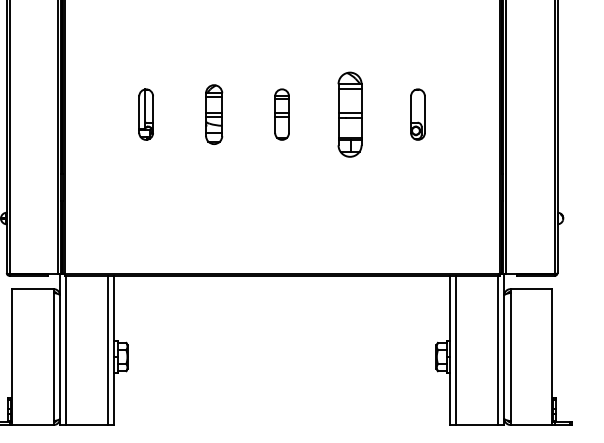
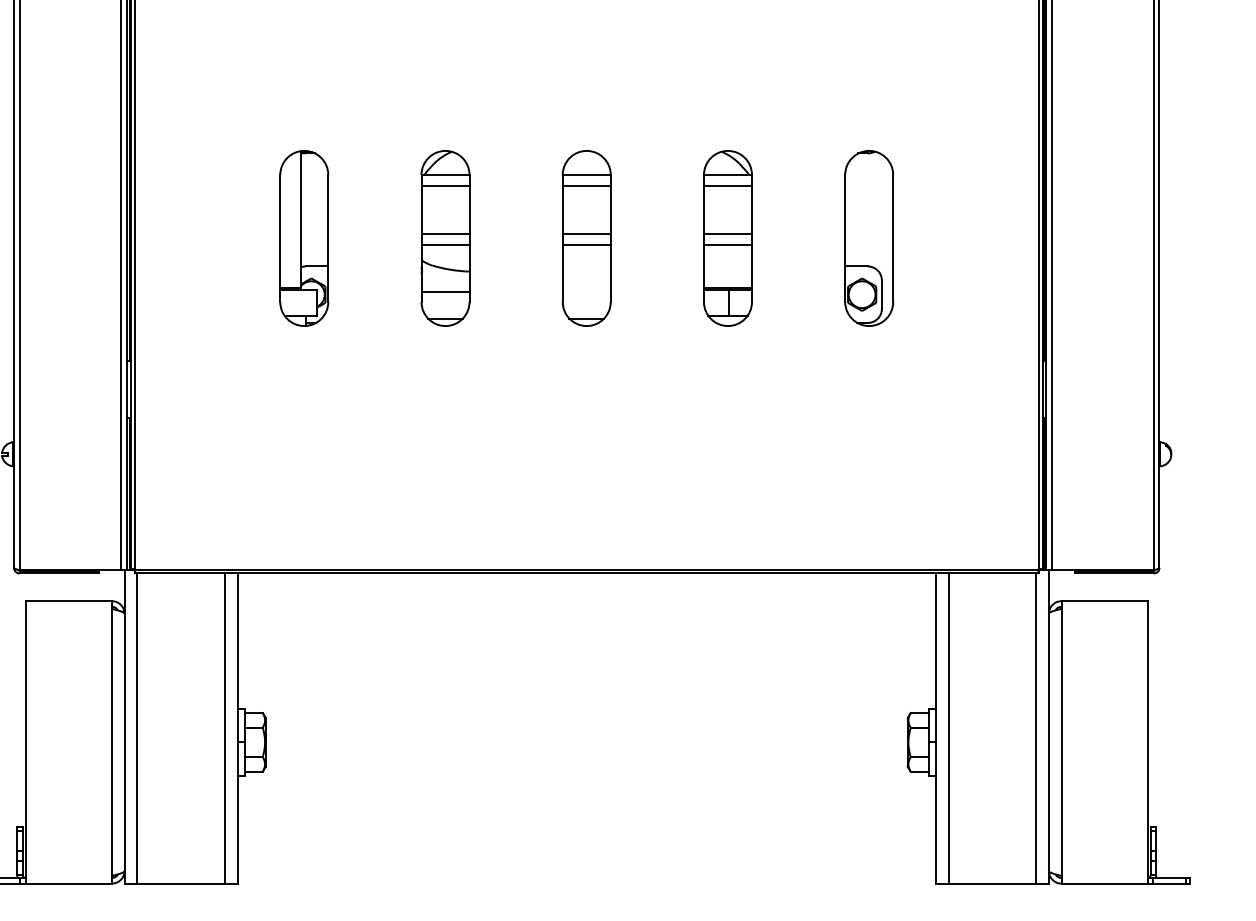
part: (145, 114) -> (302, 237), size x1.67
part: (213, 114) -> (443, 237), size x1.43
part: (281, 114) -> (585, 237), size x1.67
part: (417, 114) -> (868, 237), size x1.67

